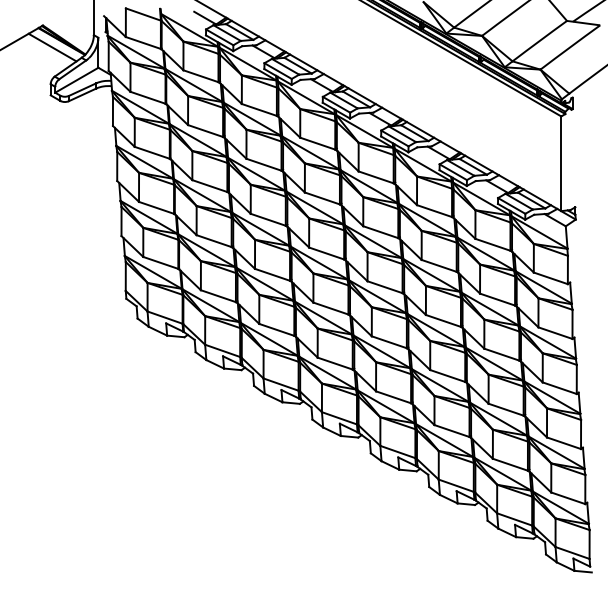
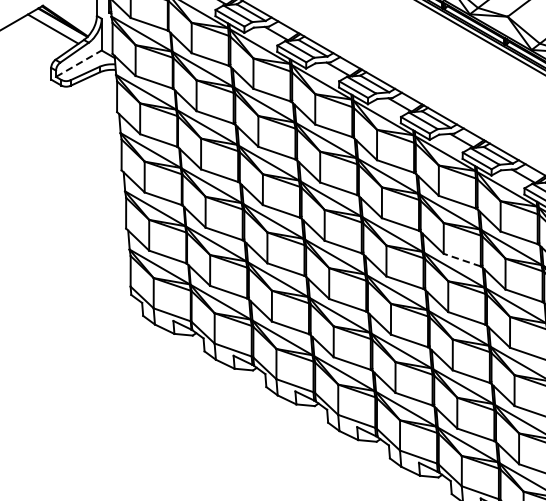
line: (76, 80) -> (78, 63), solid -> dashed
line: (438, 265) -> (461, 259), solid -> dashed

